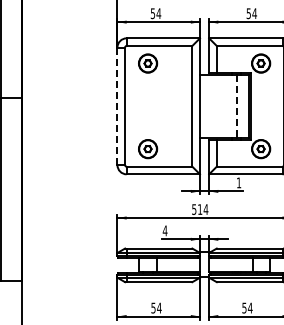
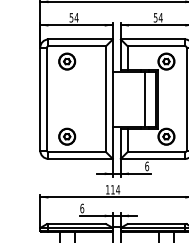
line: (117, 106) -> (40, 99), dashed -> solid
line: (236, 106) -> (144, 99), dashed -> solid
text: (238, 182) -> (146, 166), 1 -> 6
text: (194, 209) -> (107, 189), 514 -> 114
text: (164, 230) -> (81, 208), 4 -> 6

